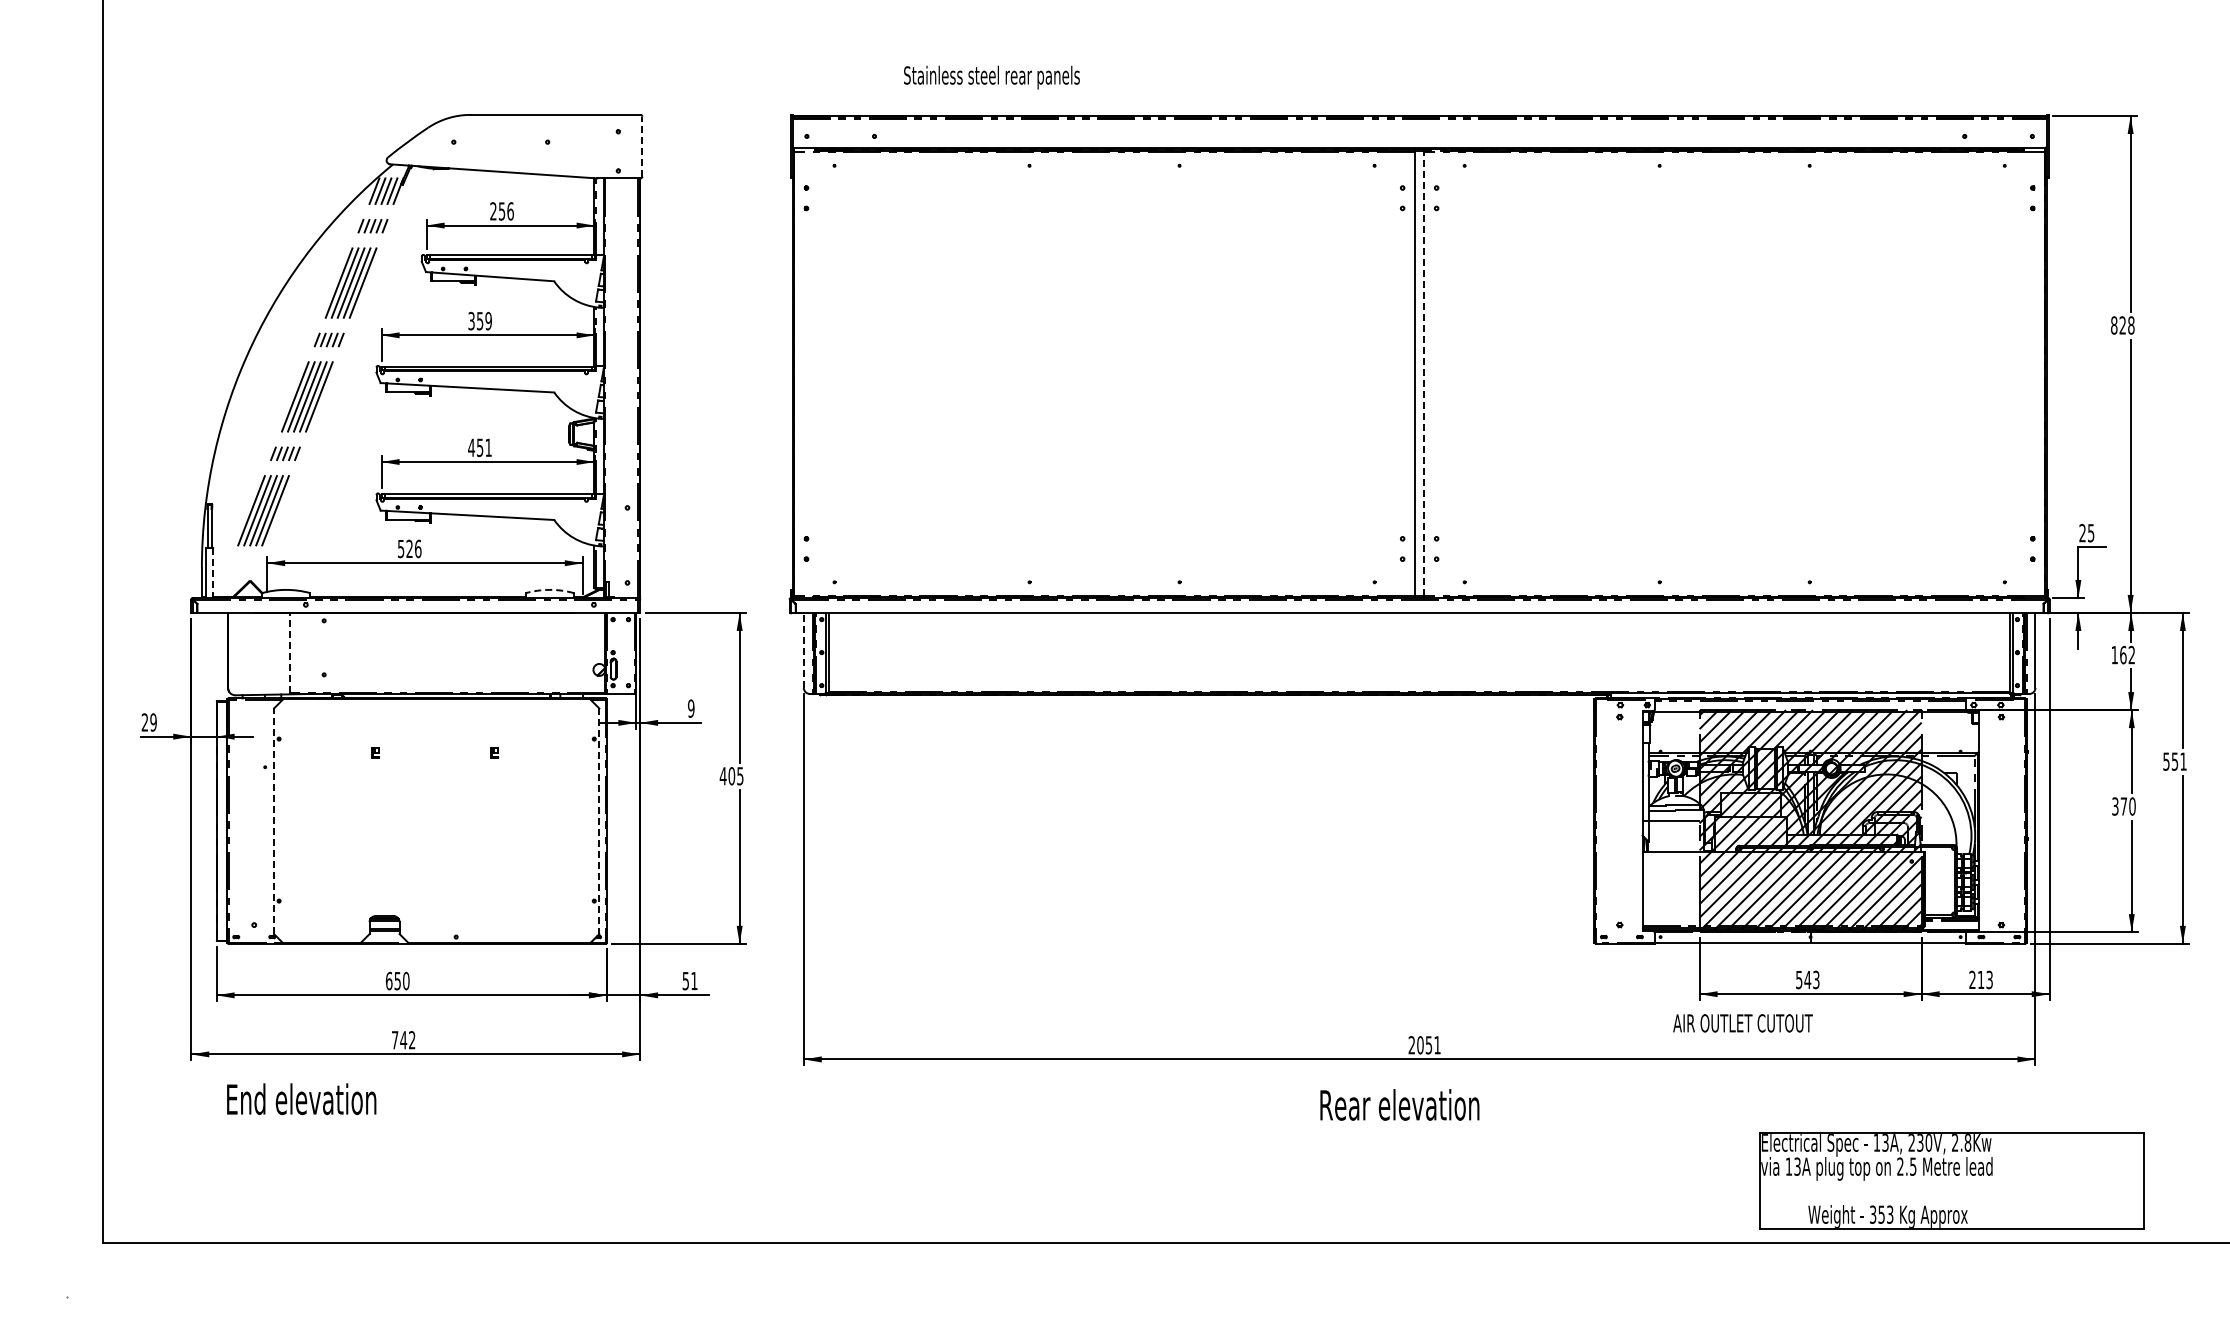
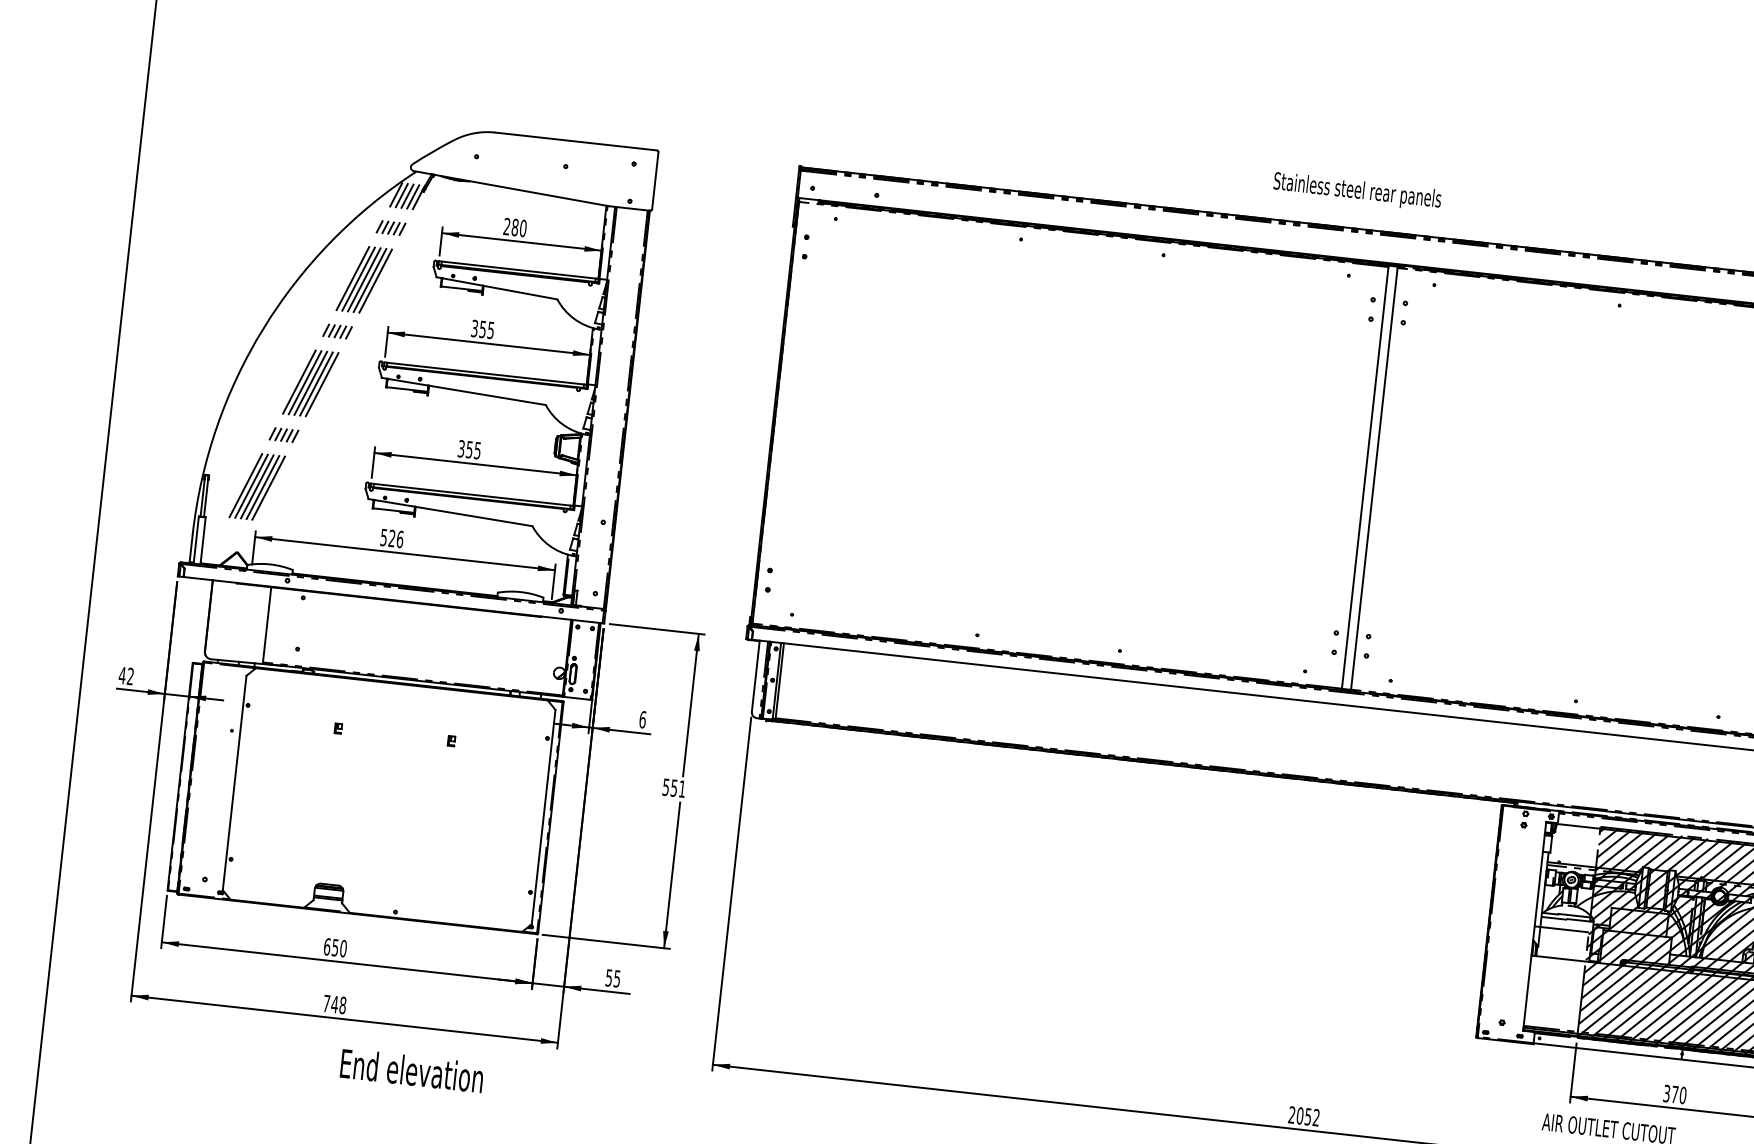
text: (991, 77) -> (1357, 191), moved
line: (642, 146) -> (655, 180), dashed -> solid
text: (505, 211) -> (518, 228), 256 -> 280
text: (488, 320) -> (490, 329), 359 -> 355
line: (1424, 374) -> (1374, 479), dashed -> solid
text: (479, 447) -> (469, 449), 451 -> 355
line: (213, 573) -> (203, 541), dashed -> solid
arc: (549, 589) -> (520, 591), dashed -> solid
line: (803, 650) -> (755, 676), dashed -> solid
line: (289, 653) -> (266, 625), dashed -> solid
text: (691, 708) -> (643, 719), 9 -> 6
text: (148, 722) -> (125, 675), 29 -> 42
text: (731, 776) -> (673, 788), 405 -> 551
line: (274, 821) -> (235, 783), dashed -> solid
line: (599, 821) -> (543, 817), dashed -> solid
text: (1807, 979) -> (1674, 1094), 543 -> 370
text: (694, 981) -> (617, 979), 51 -> 55
text: (412, 1040) -> (343, 1005), 742 -> 748
text: (1437, 1045) -> (1316, 1117), 2051 -> 2052
text: (301, 1099) -> (411, 1071), moved

